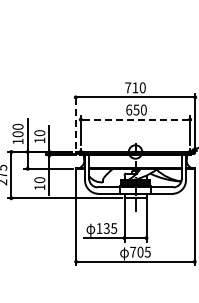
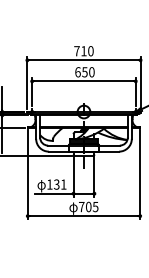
line: (135, 119) -> (83, 81), dashed -> solid
line: (75, 120) -> (27, 82), dashed -> solid
text: (114, 228) -> (64, 184), 135 -> 131

